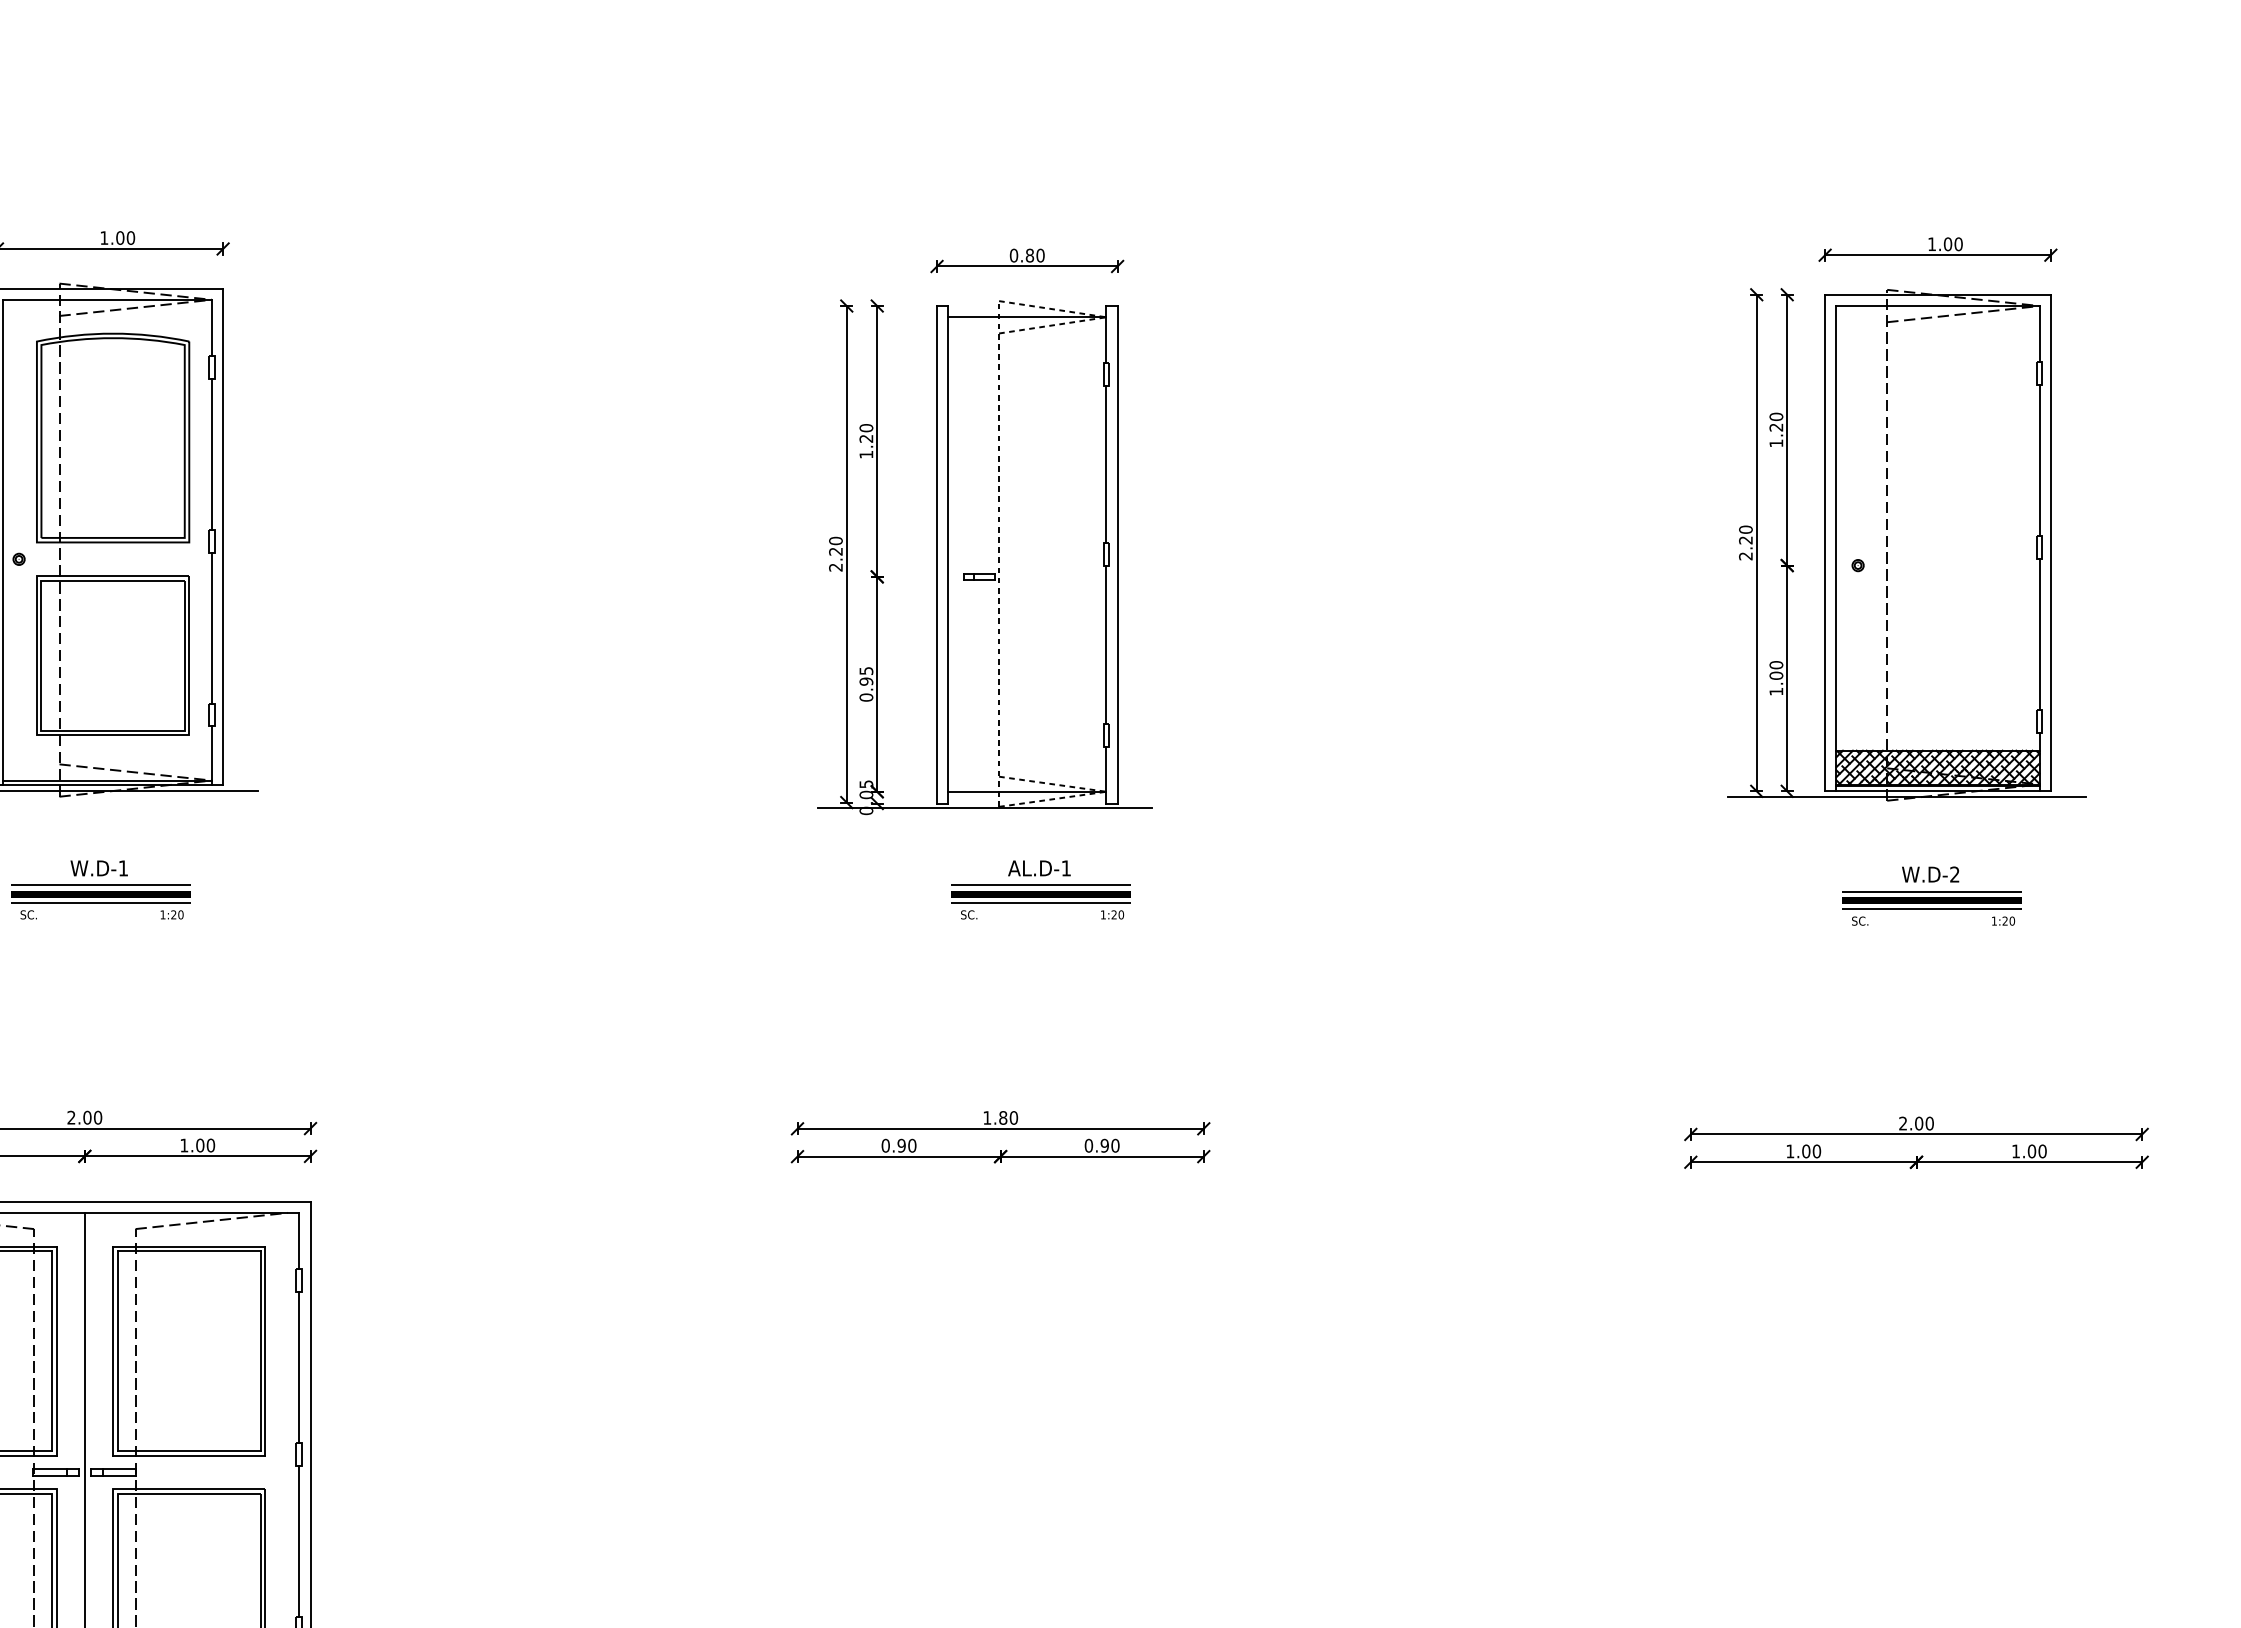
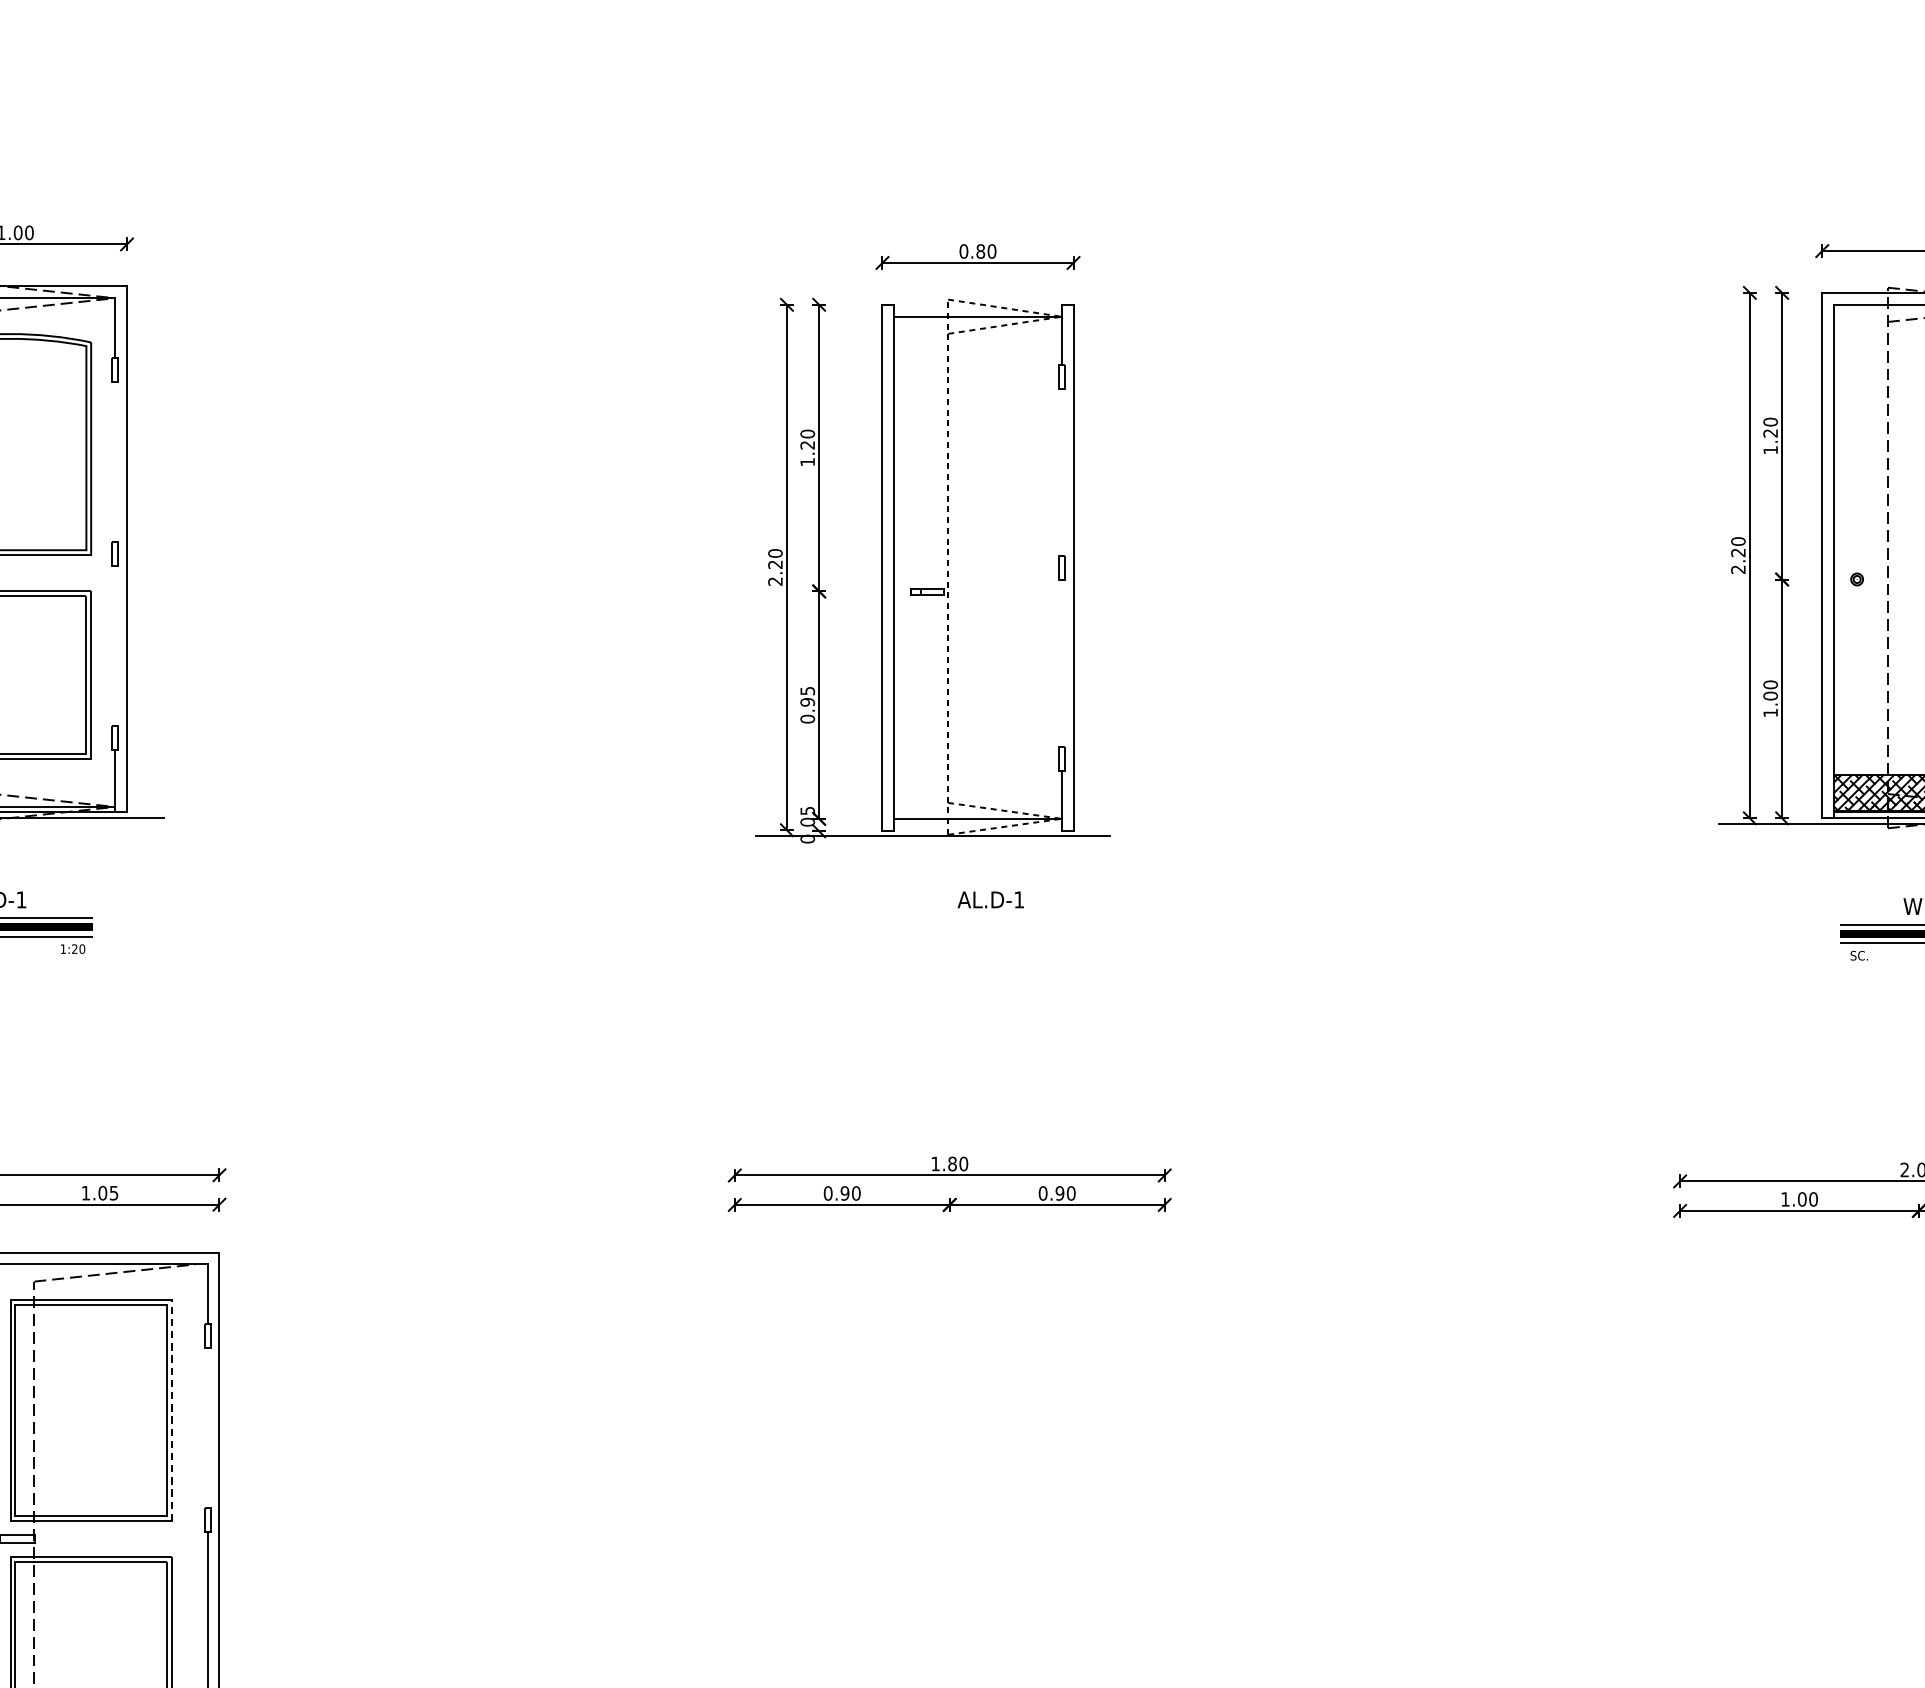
line: (211, 454) -> (114, 461), removed
line: (1106, 464) -> (1061, 472), removed
line: (211, 627) -> (114, 645), removed
line: (1106, 645) -> (1061, 664), removed
part: (1040, 901) -> (991, 934), removed
text: (210, 1145) -> (113, 1193), 1.00 -> 1.05
line: (265, 1350) -> (171, 1410), solid -> dashed
line: (299, 1367) -> (207, 1428), removed

